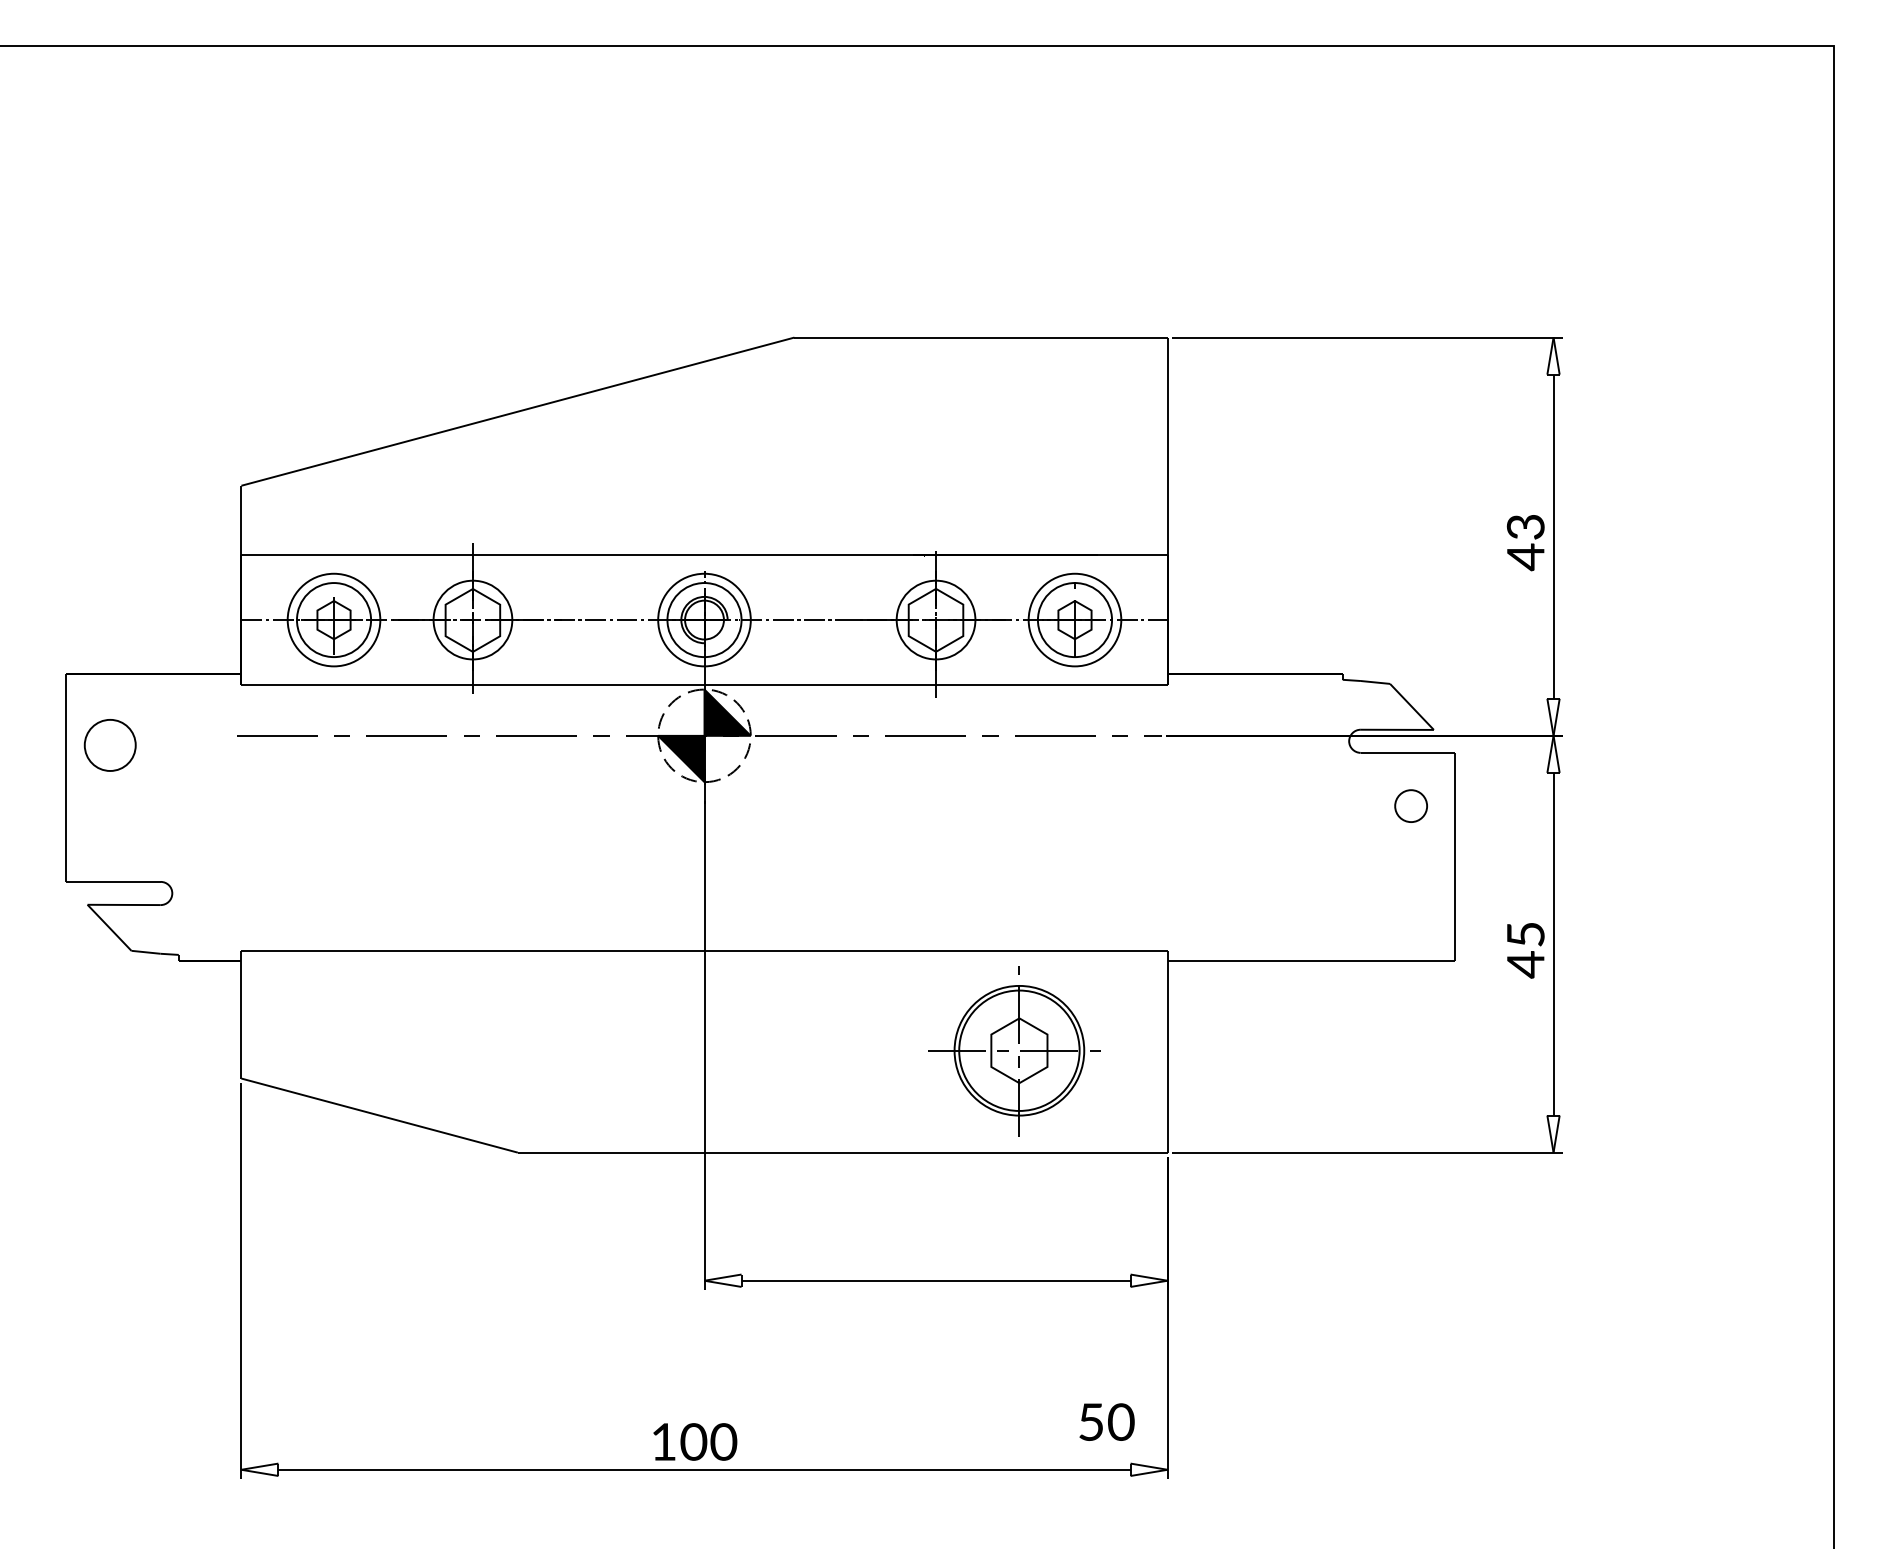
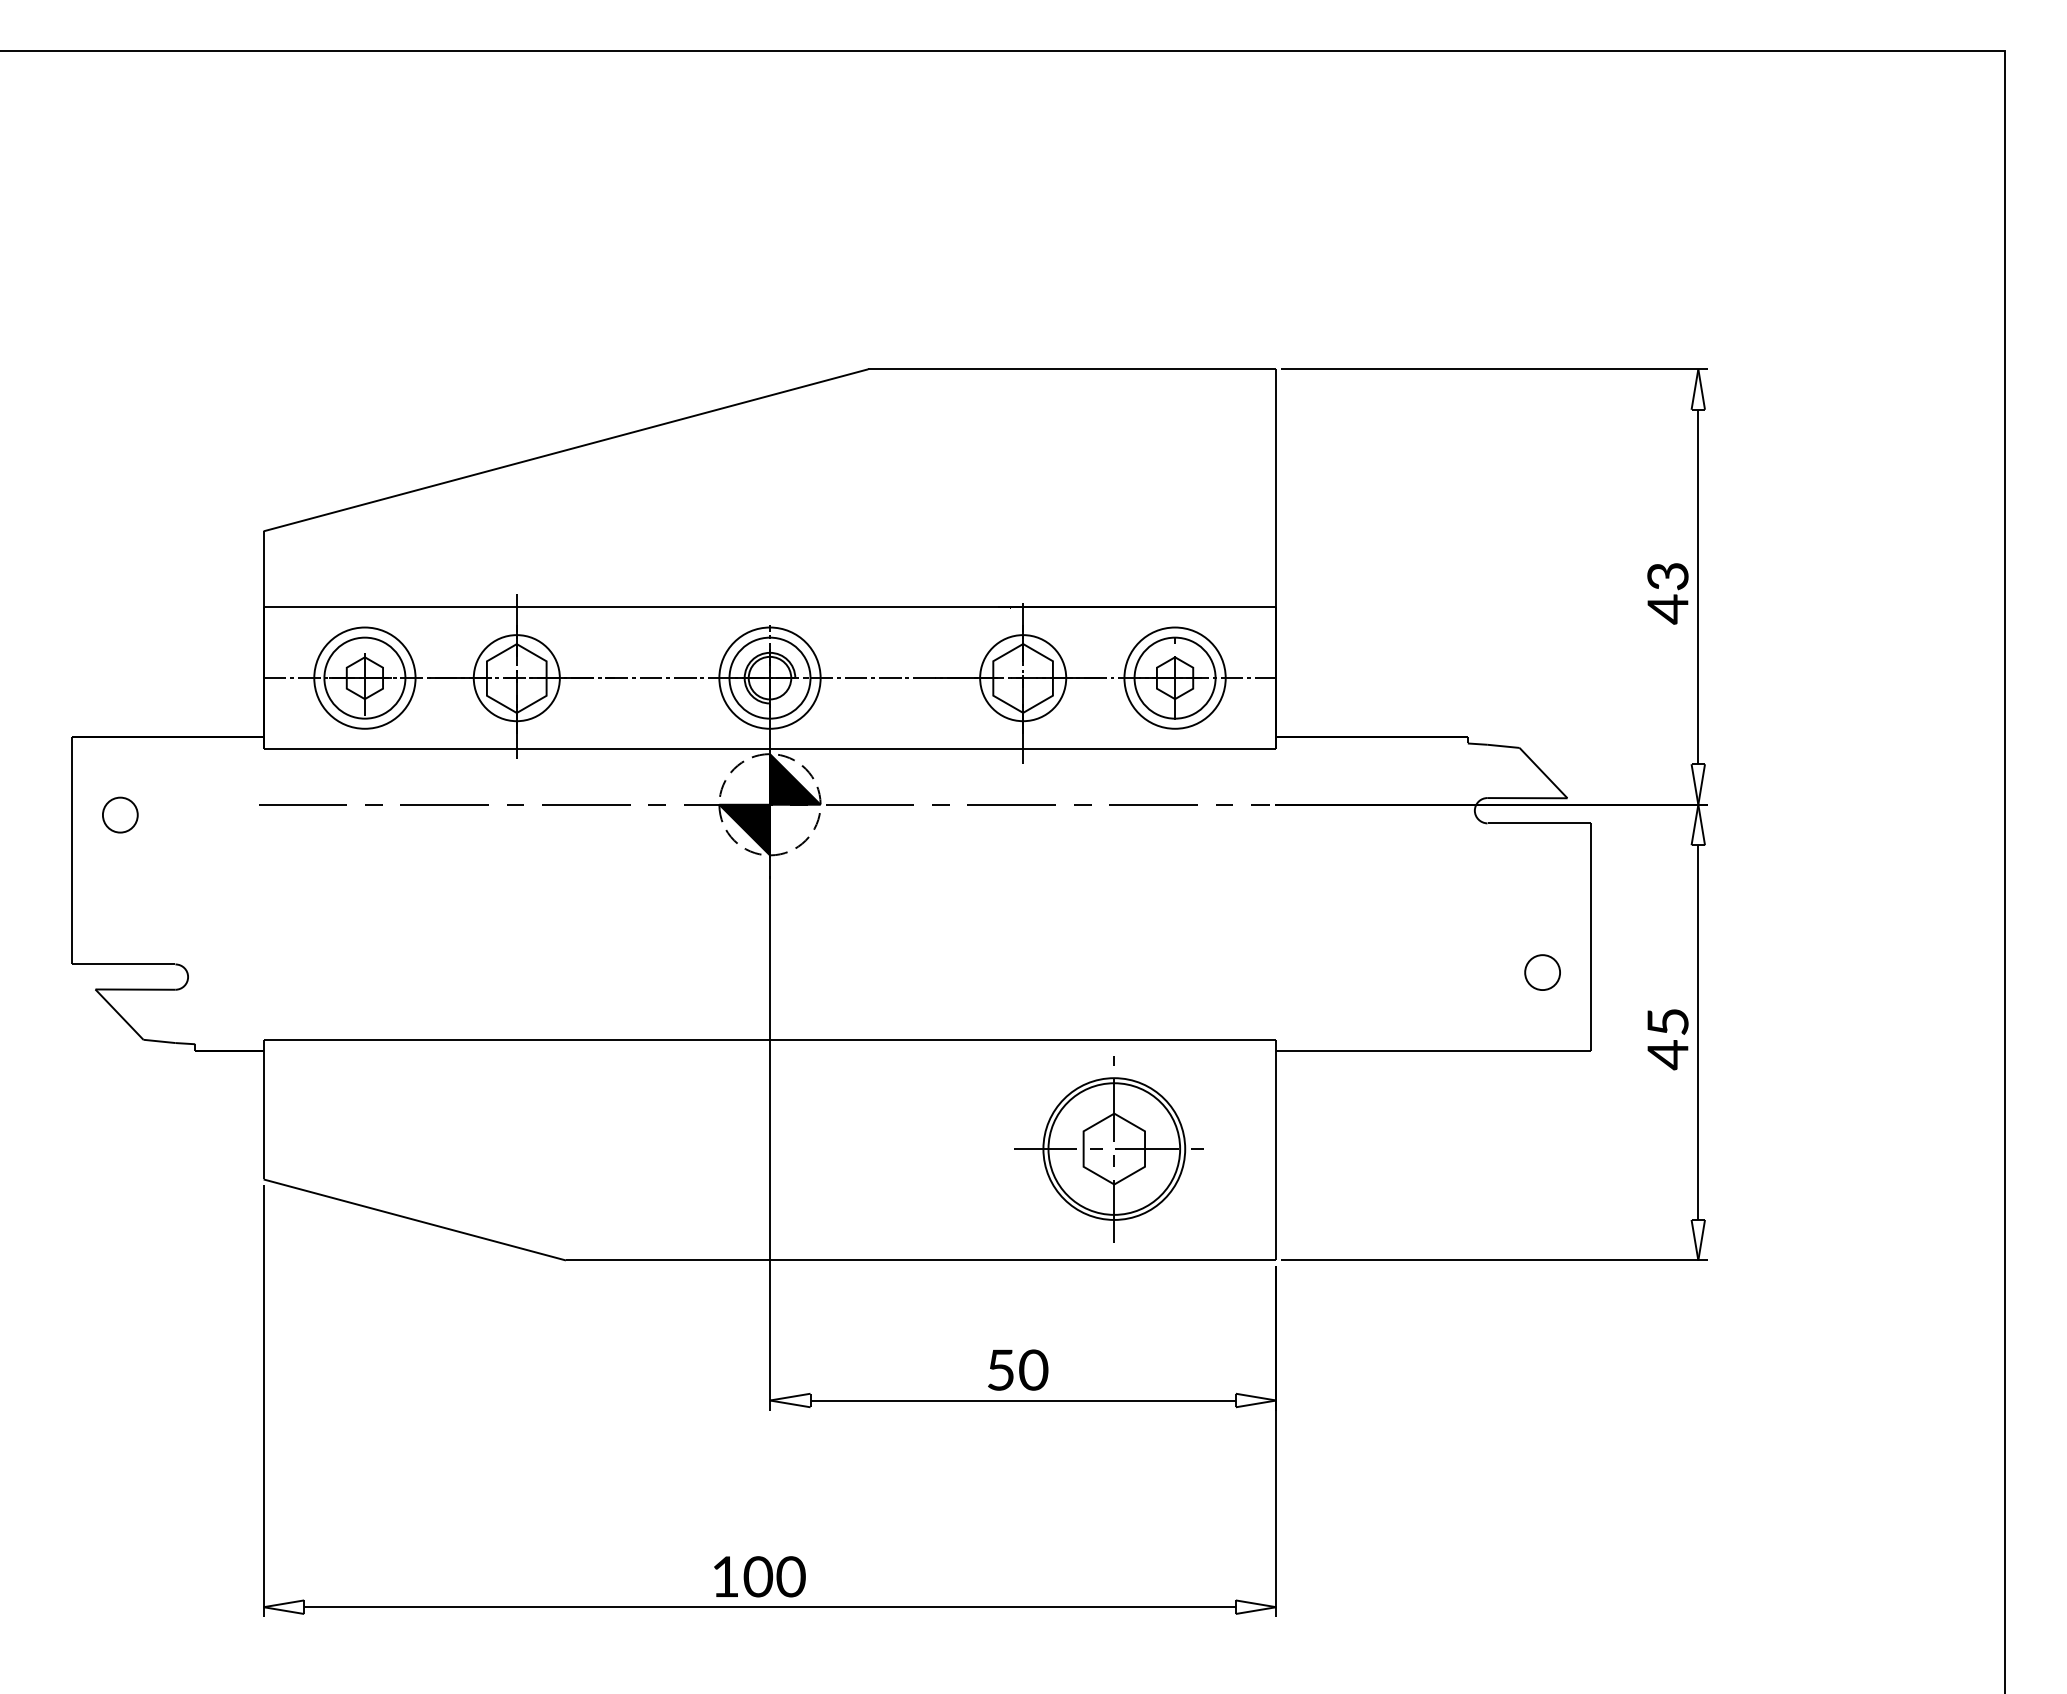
part: (110, 744) -> (120, 814), size x0.62
part: (1411, 806) -> (1542, 972), moved
text: (1107, 1421) -> (1018, 1369), moved

